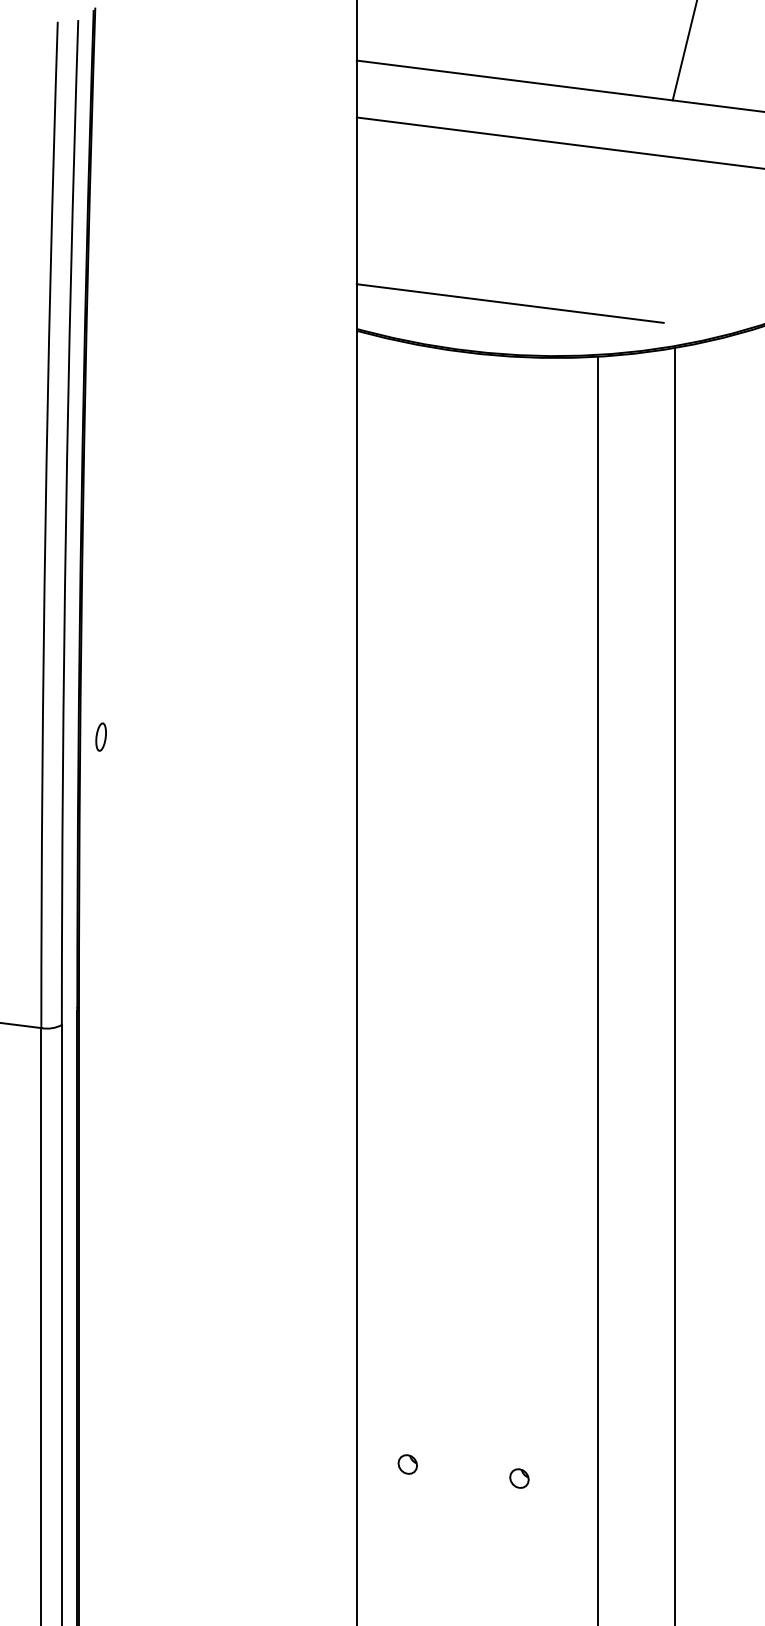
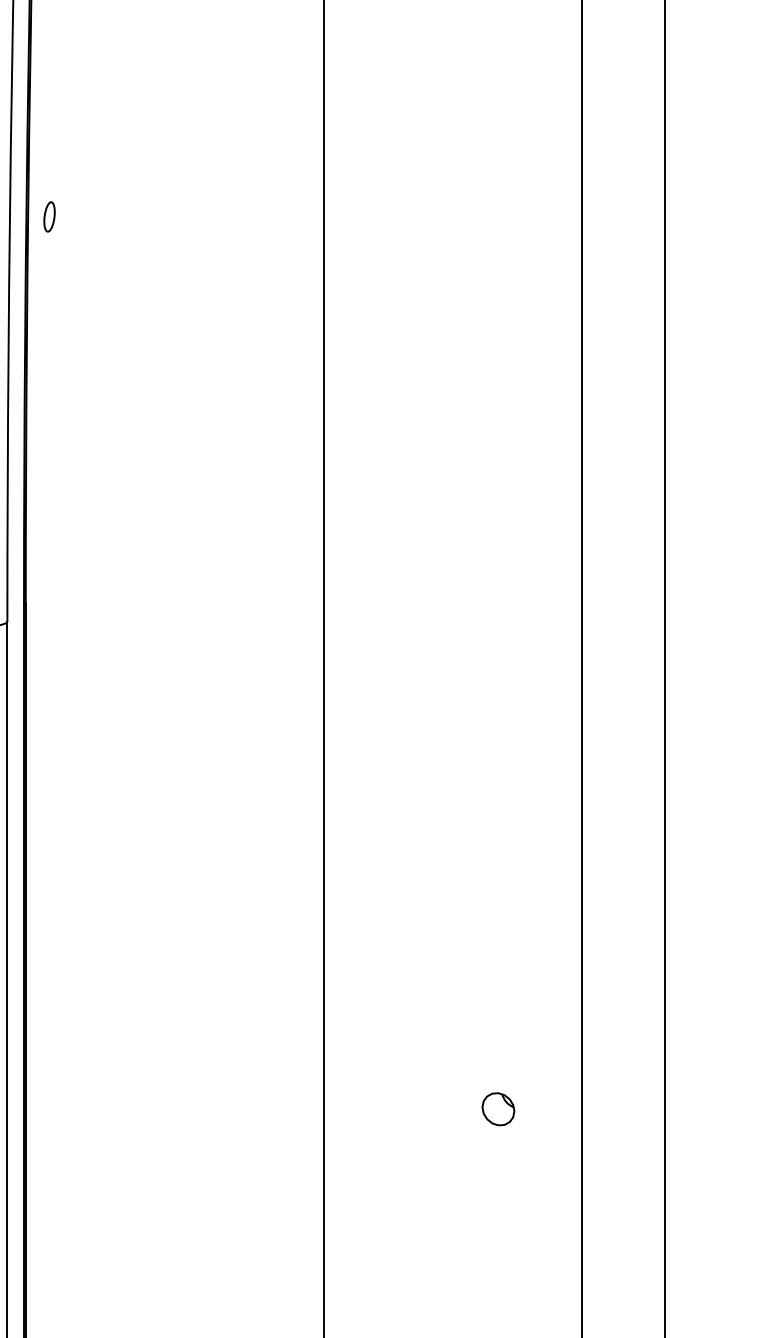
part: (100, 736) -> (48, 216), moved
part: (407, 1464) -> (378, 1094), removed
part: (519, 1478) -> (498, 1109), size x1.6

